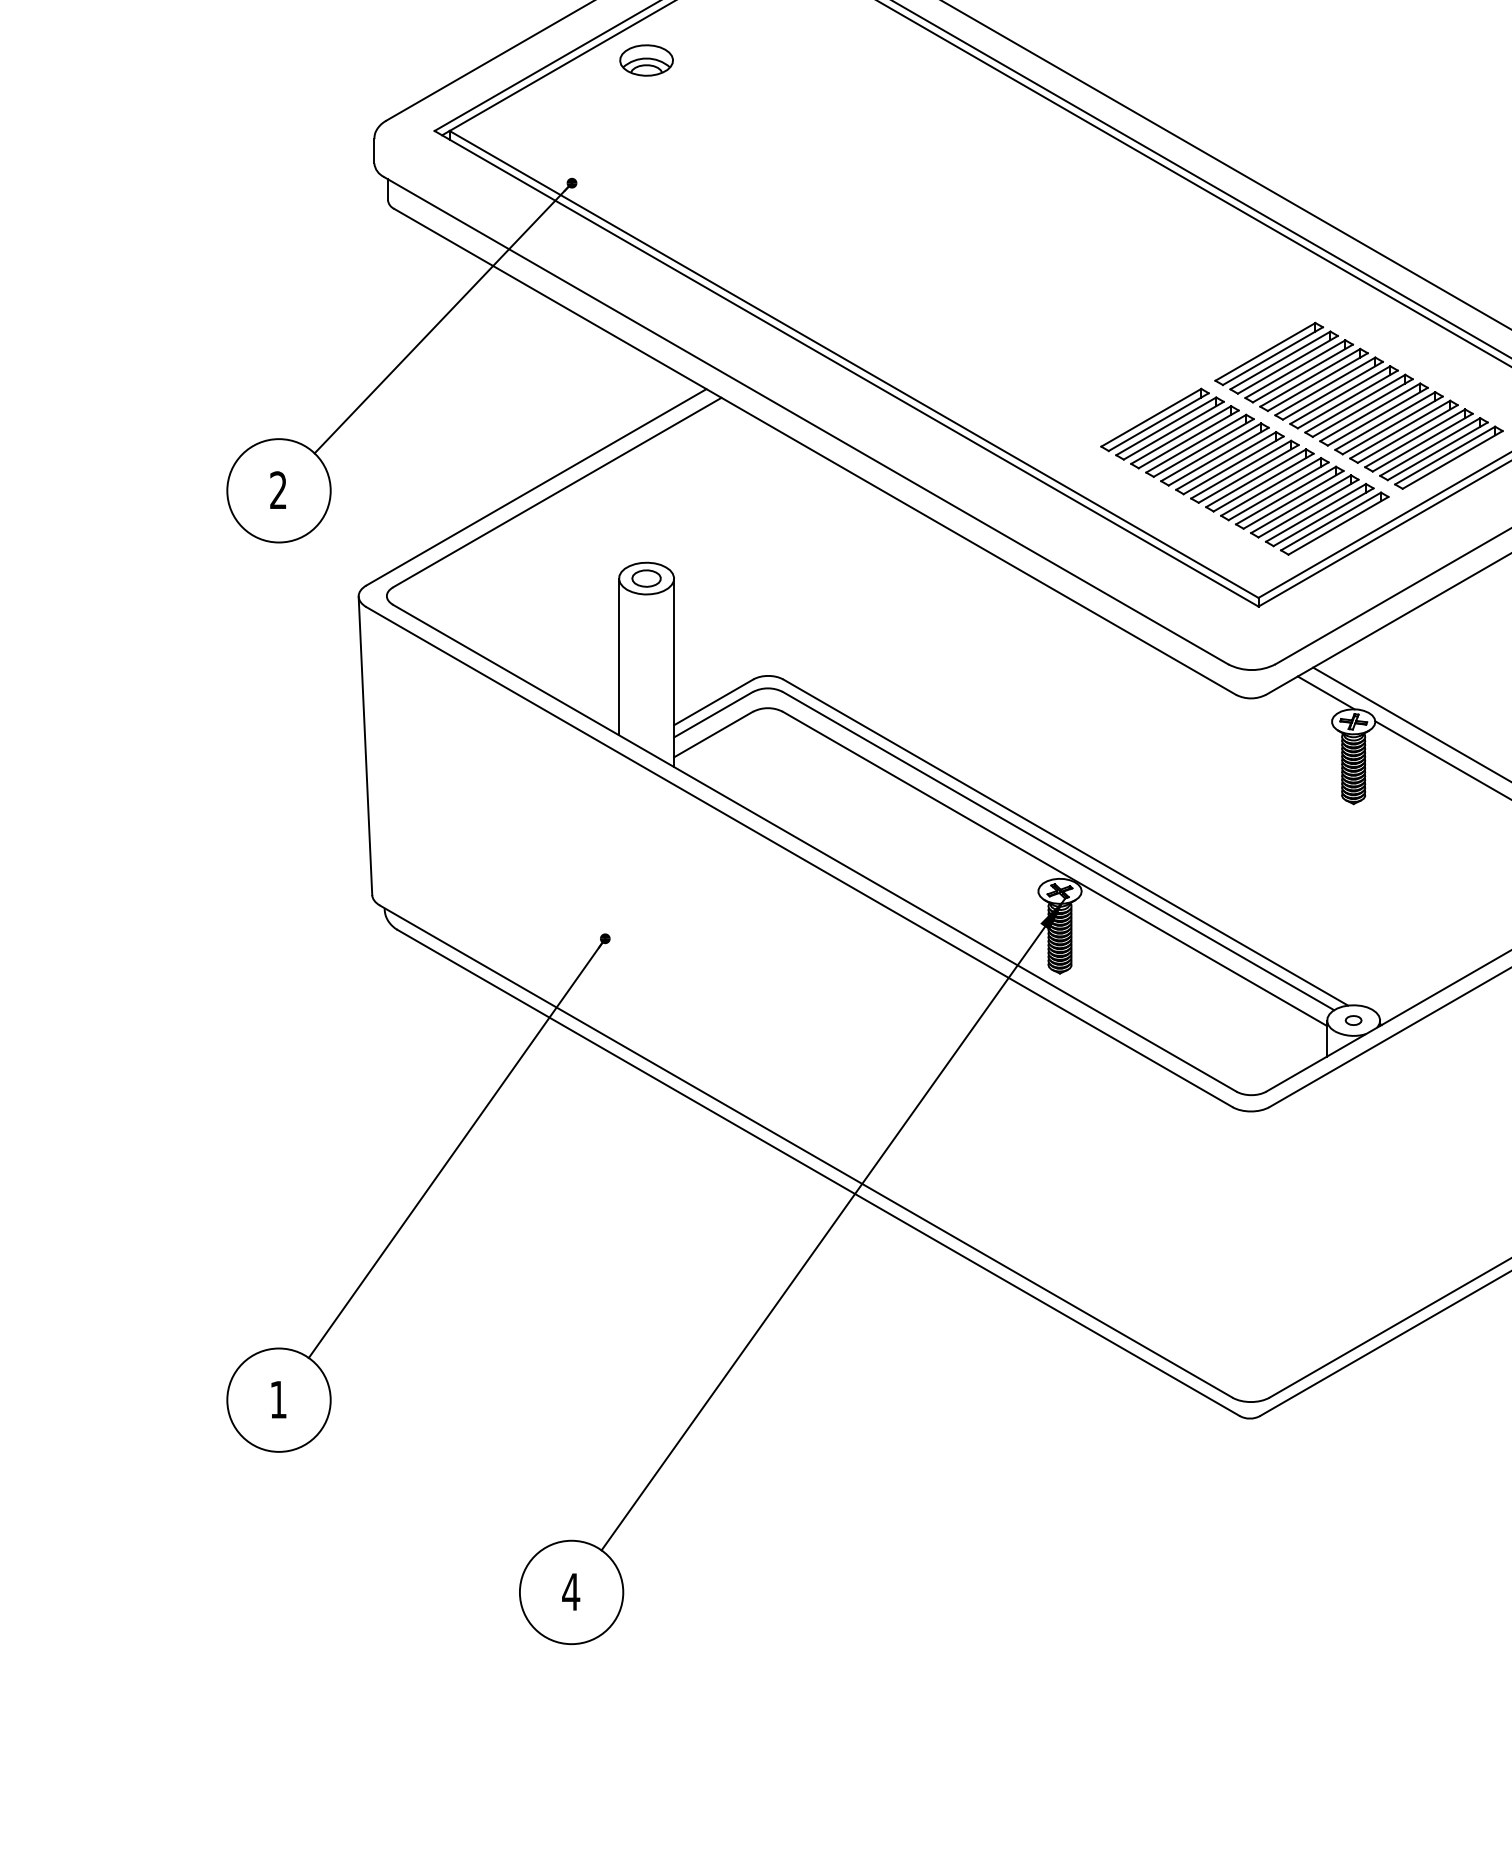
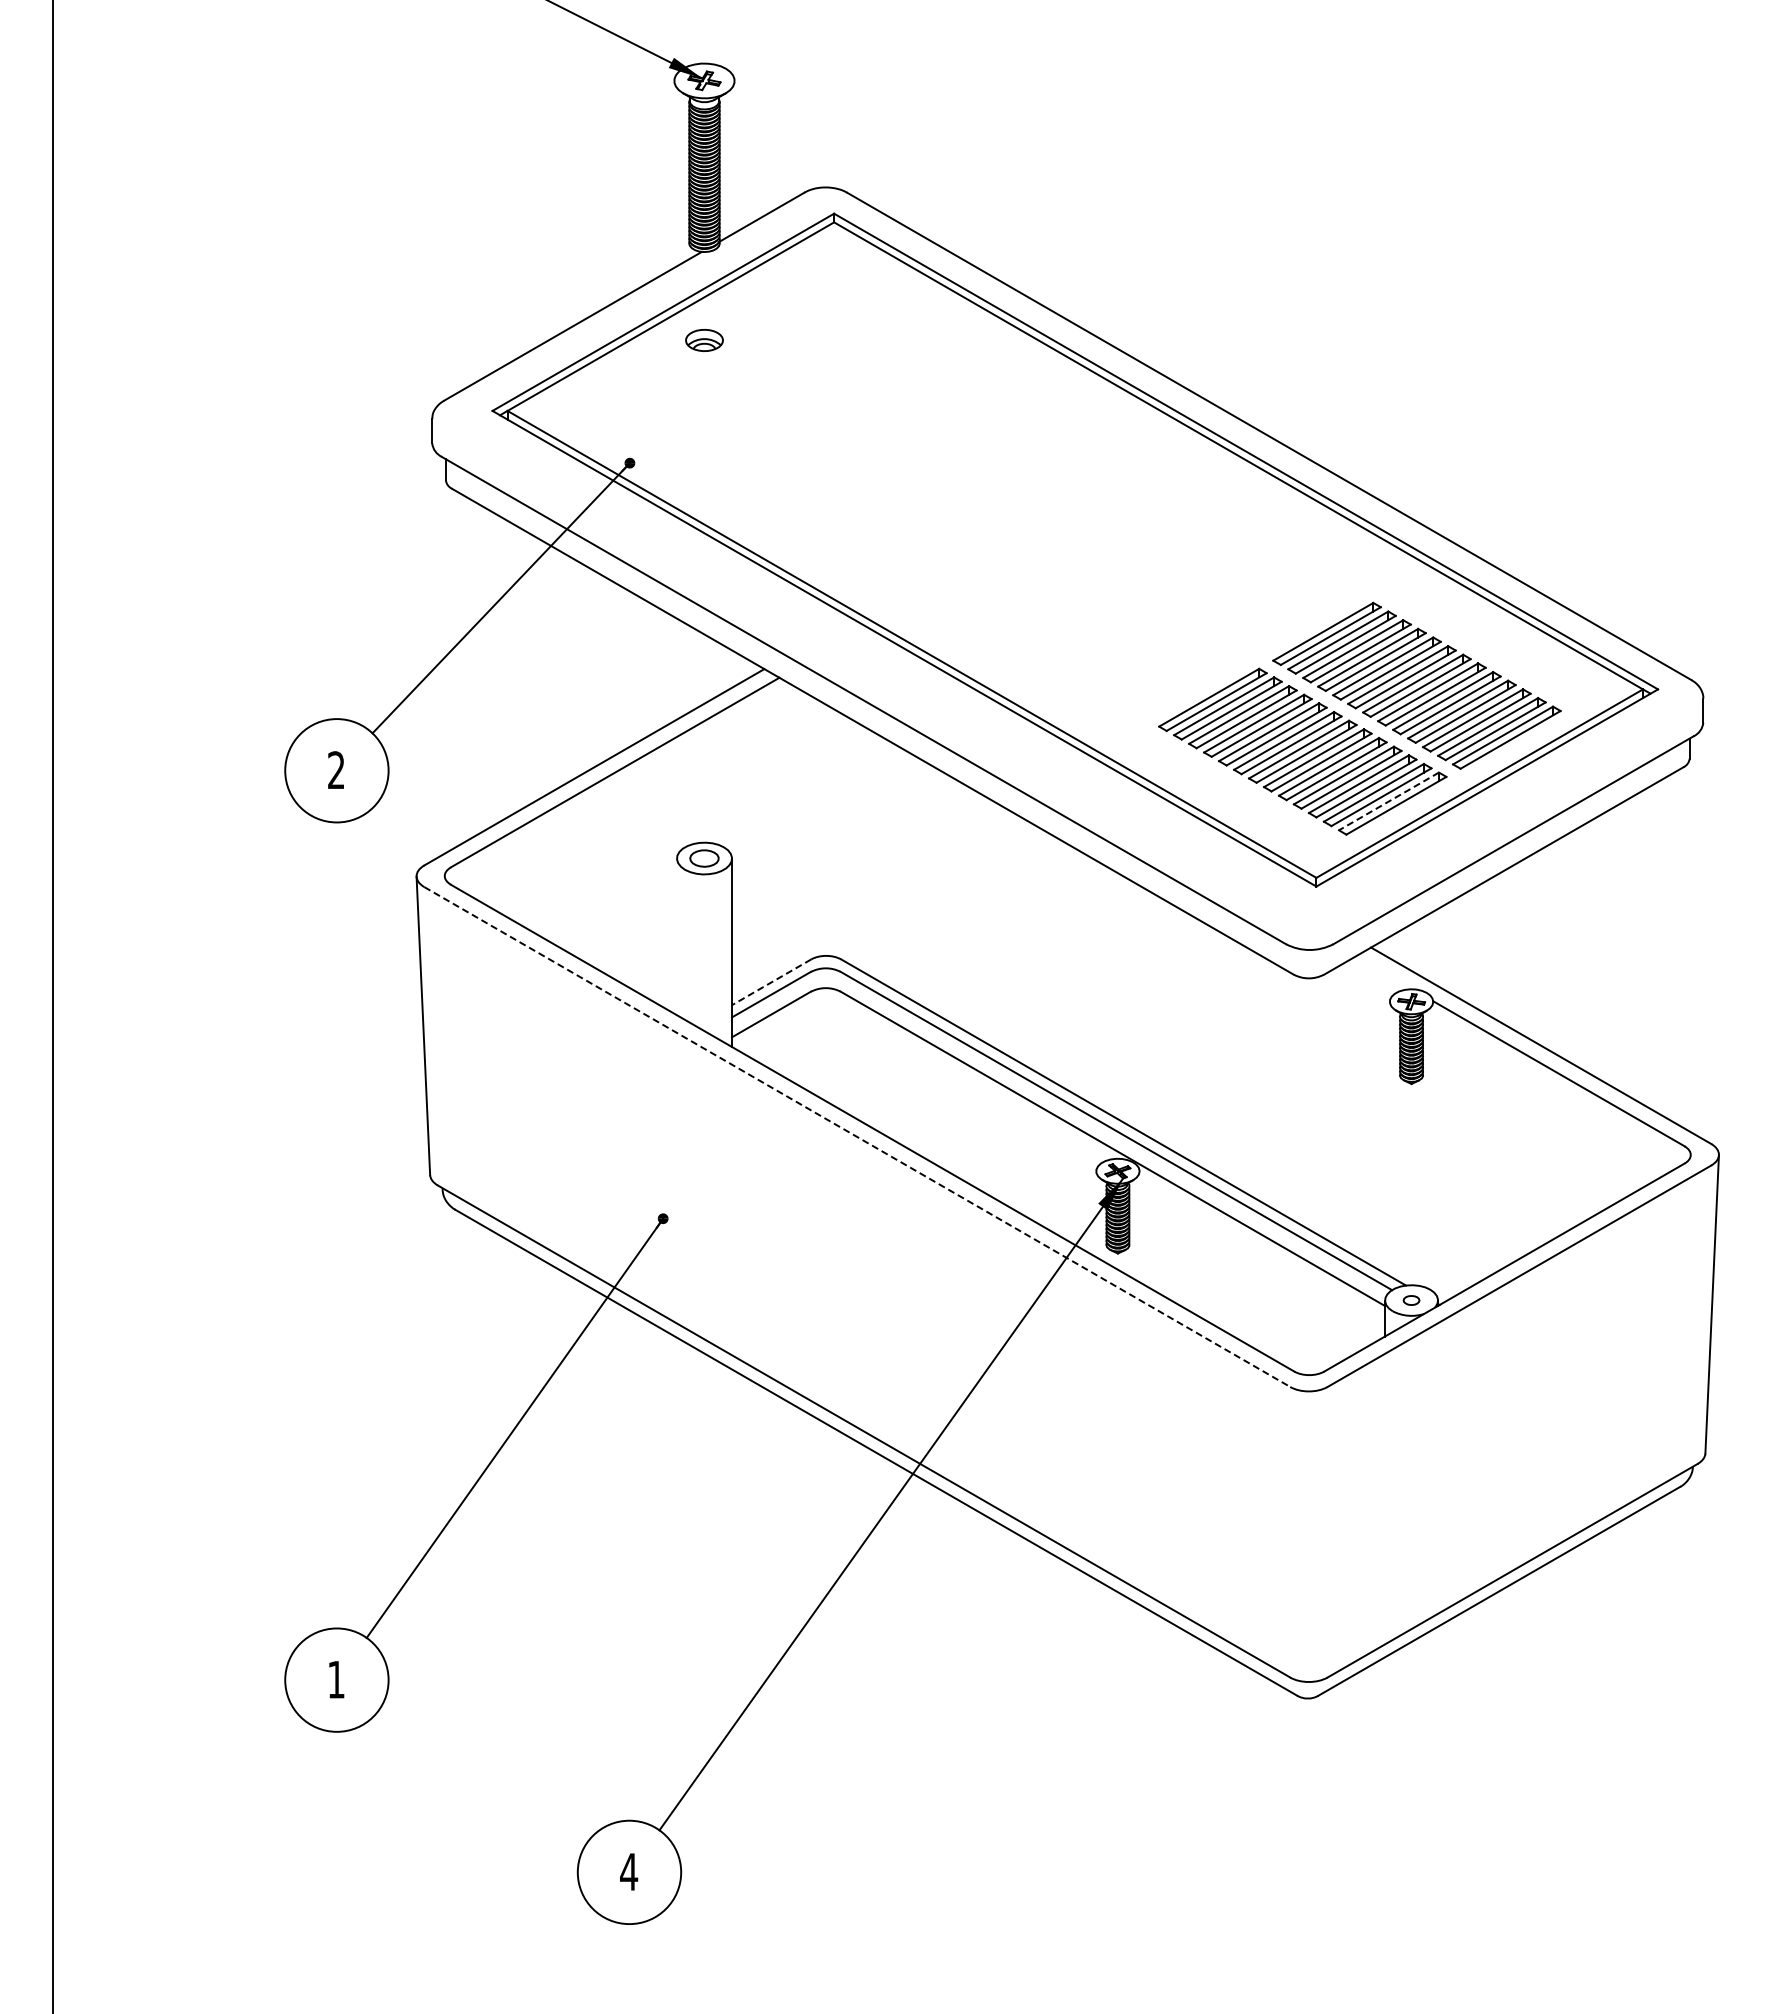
part: (646, 60) -> (704, 340), size x0.7
line: (1330, 521) -> (1388, 801), solid -> dashed
line: (618, 656) -> (676, 936), removed
line: (1325, 692) -> (1383, 972), removed
line: (713, 702) -> (771, 982), solid -> dashed
line: (799, 857) -> (857, 1137), solid -> dashed

